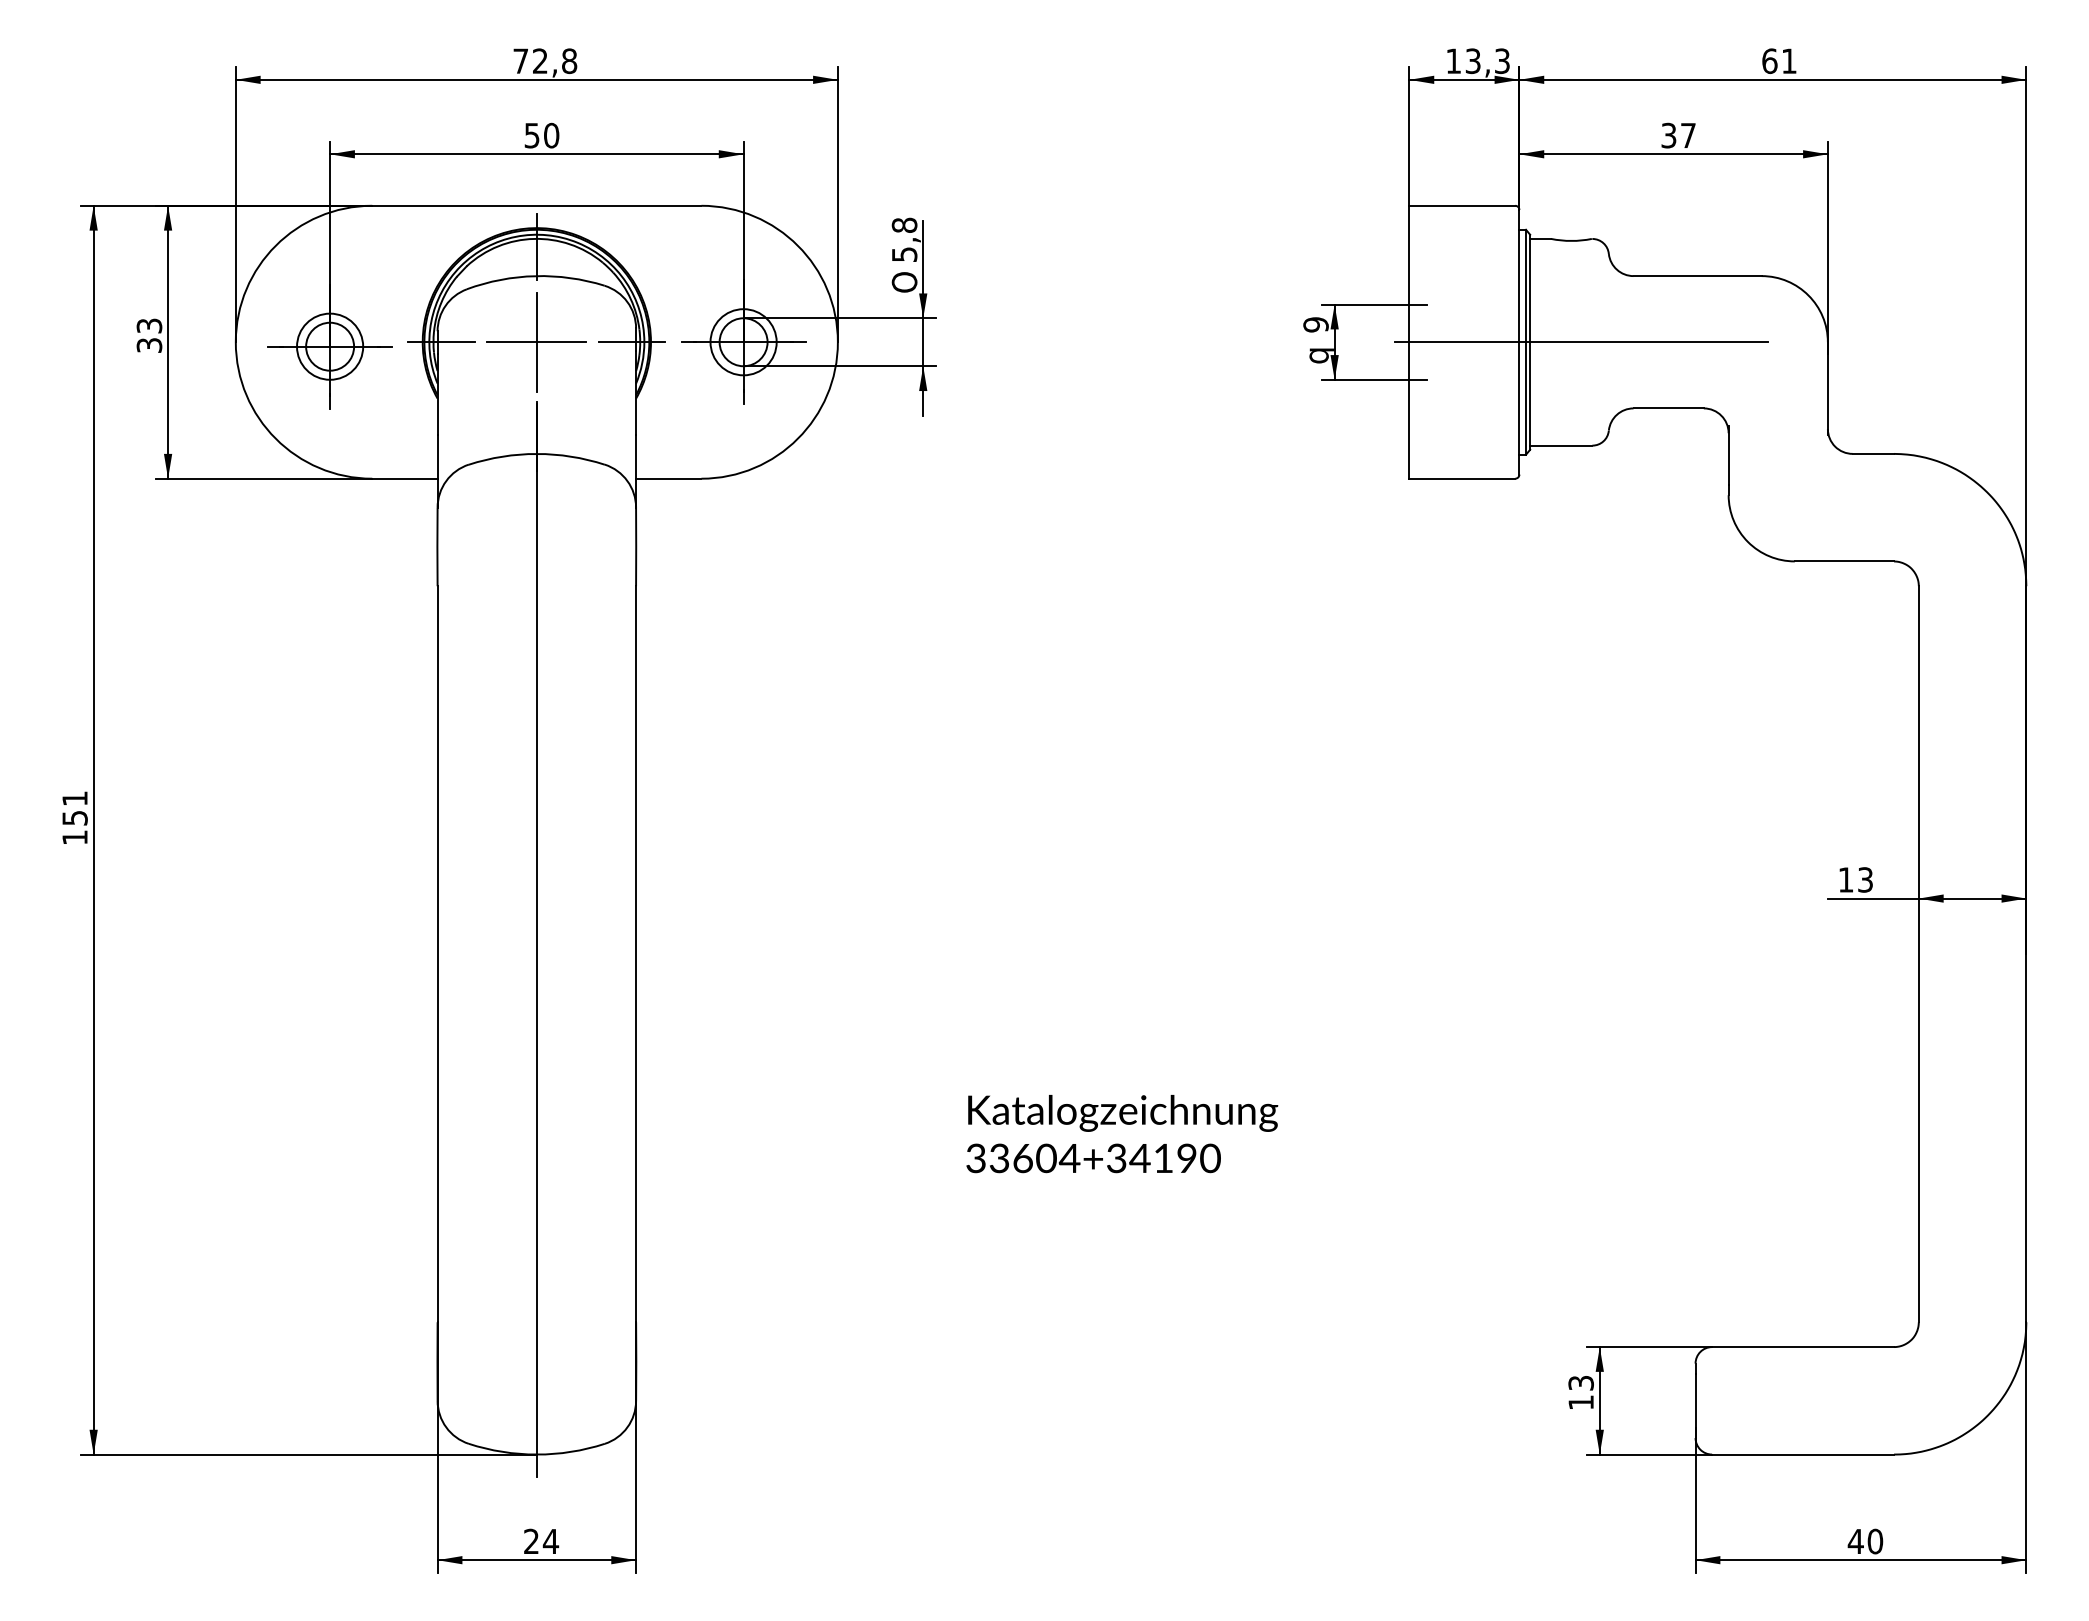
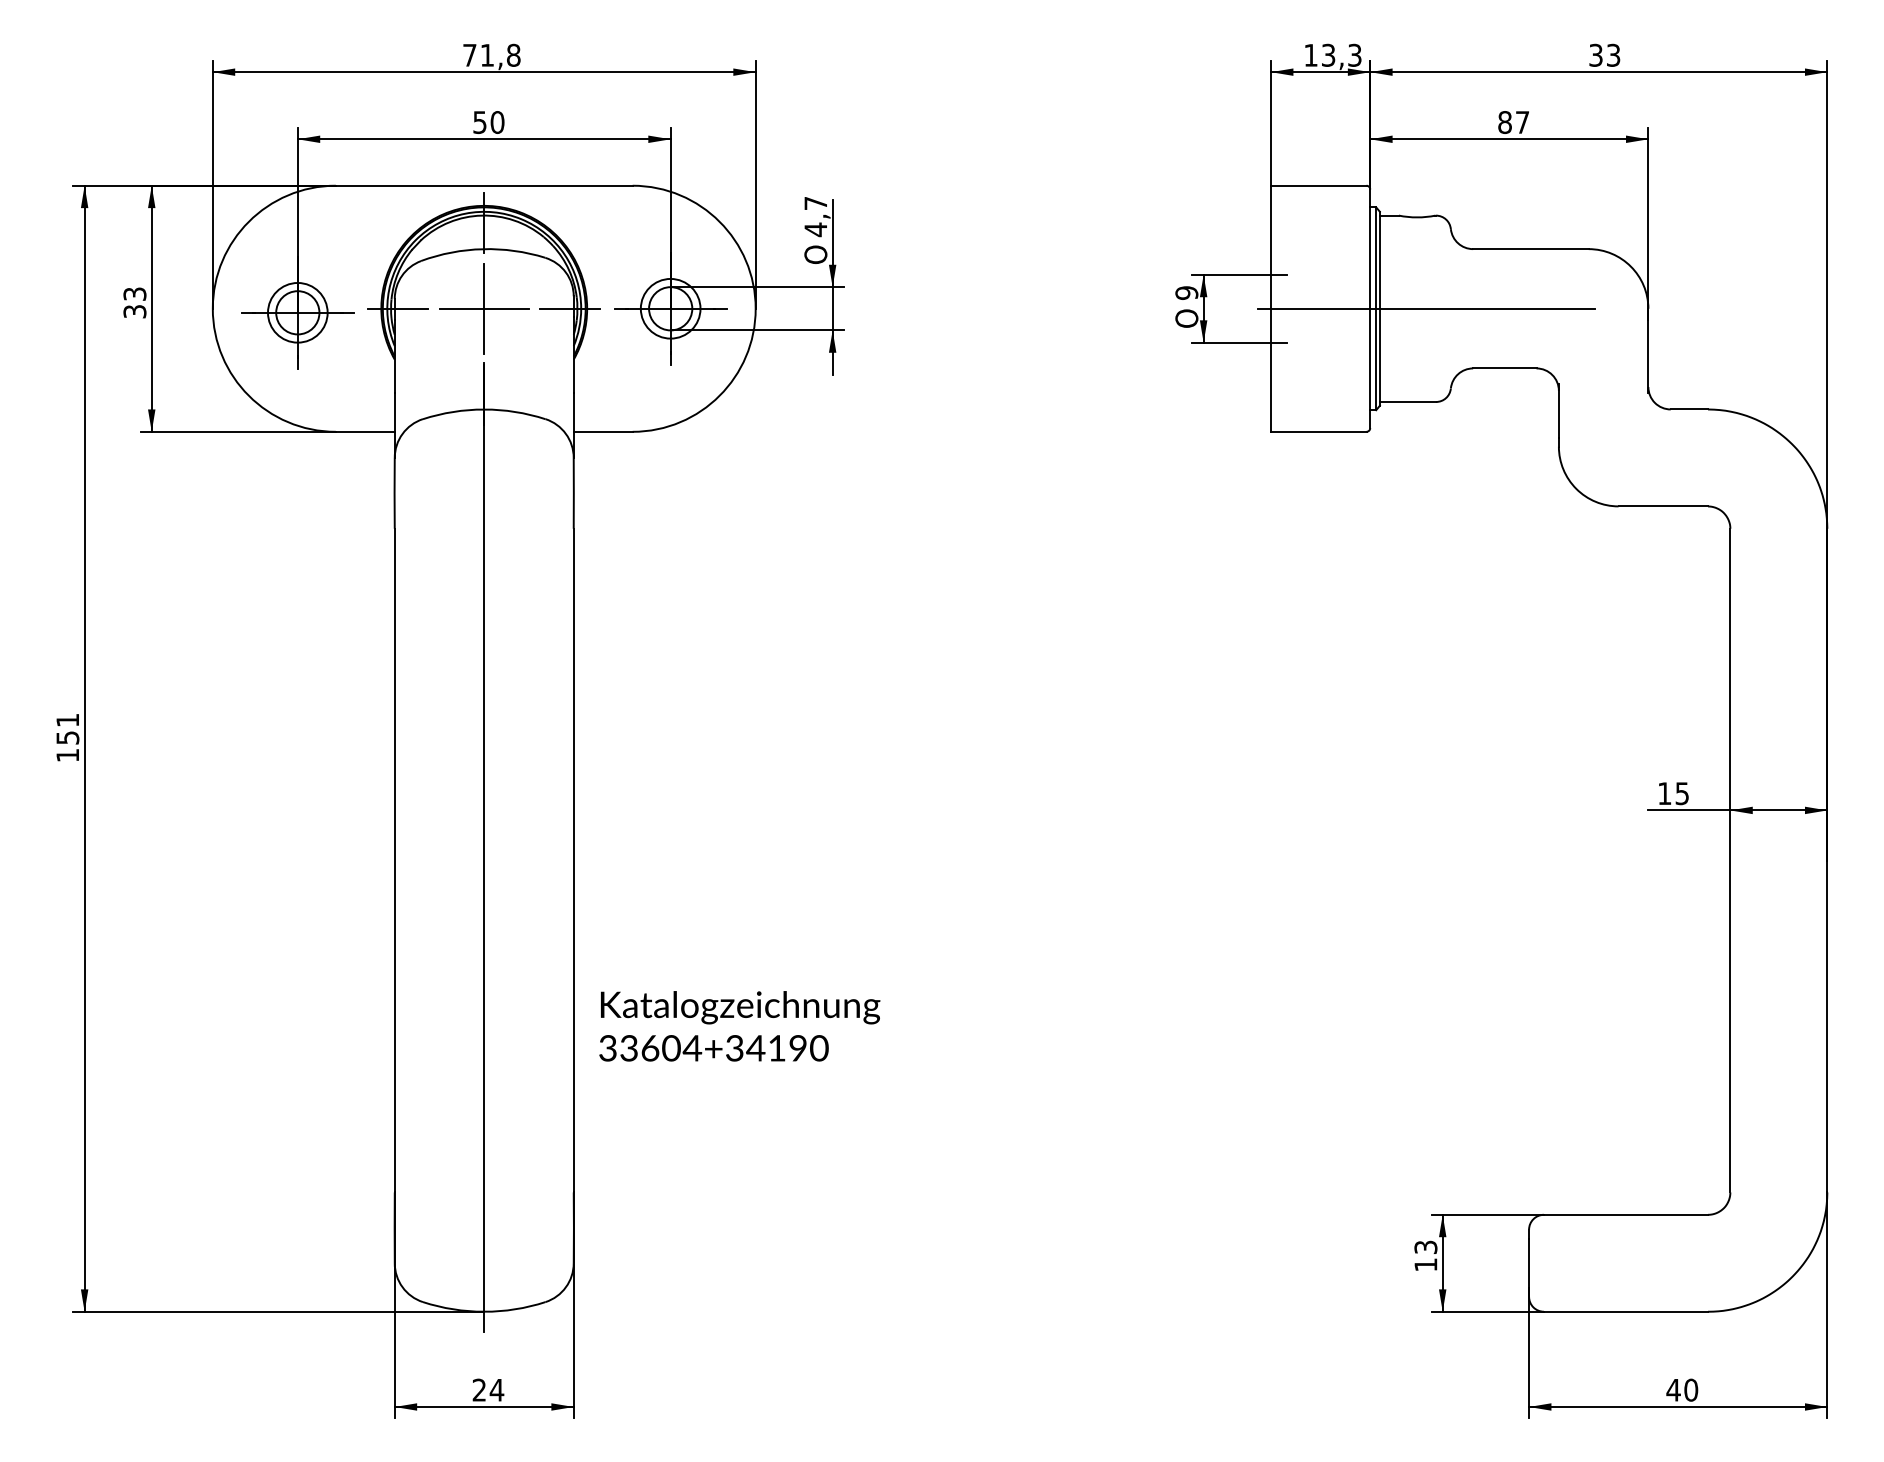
text: (540, 60) -> (487, 54), 72,8 -> 71,8
text: (1779, 61) -> (1604, 55), 61 -> 33
text: (1668, 135) -> (1504, 122), 37 -> 87
text: (904, 239) -> (815, 216), 5,8 -> 4,7
text: (1318, 352) -> (1189, 318), q -> O
text: (1865, 879) -> (1682, 793), 13 -> 15
text: (1122, 1134) -> (740, 1026), moved

